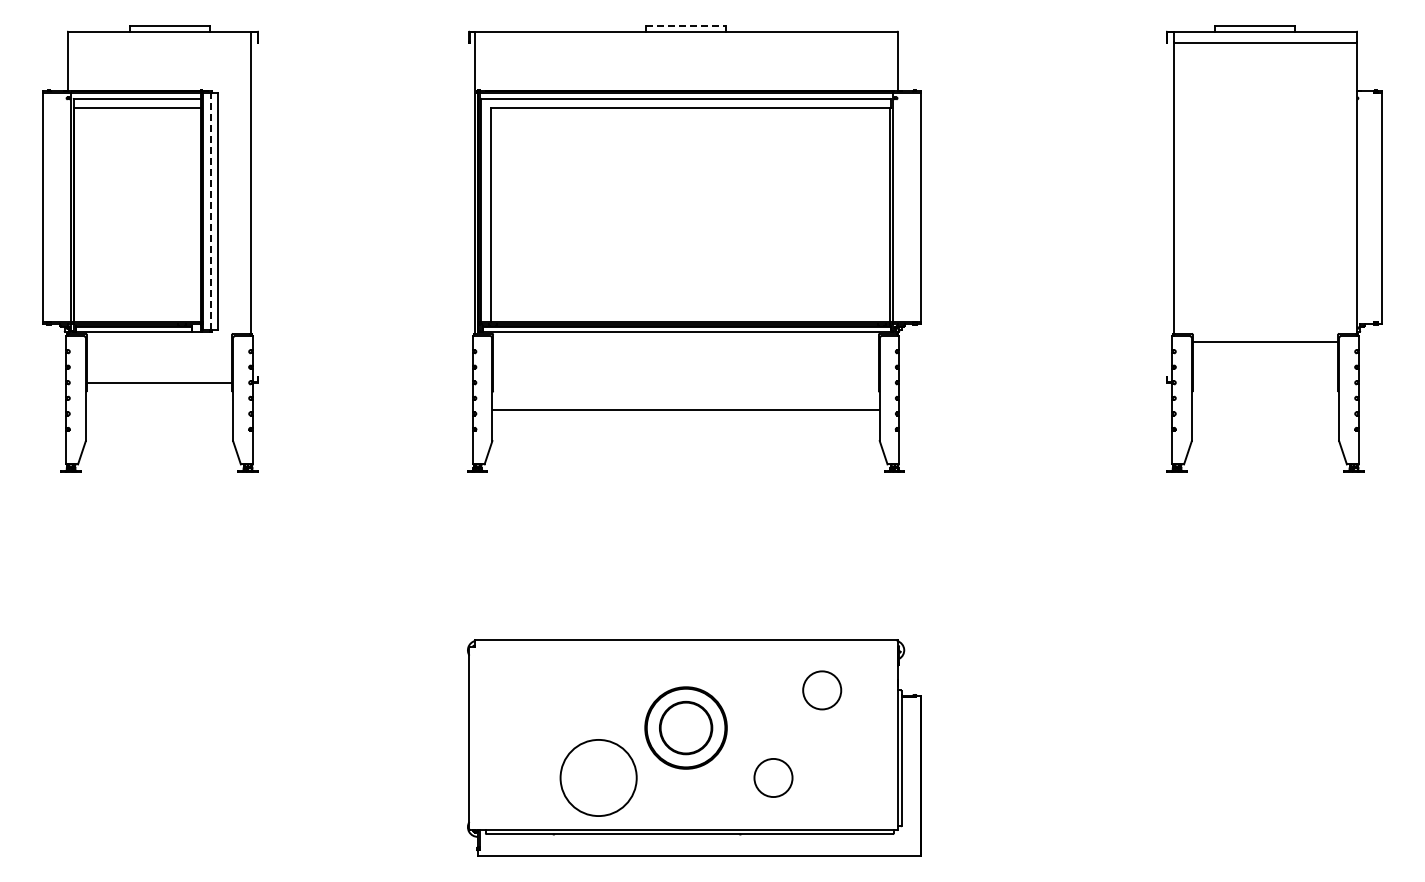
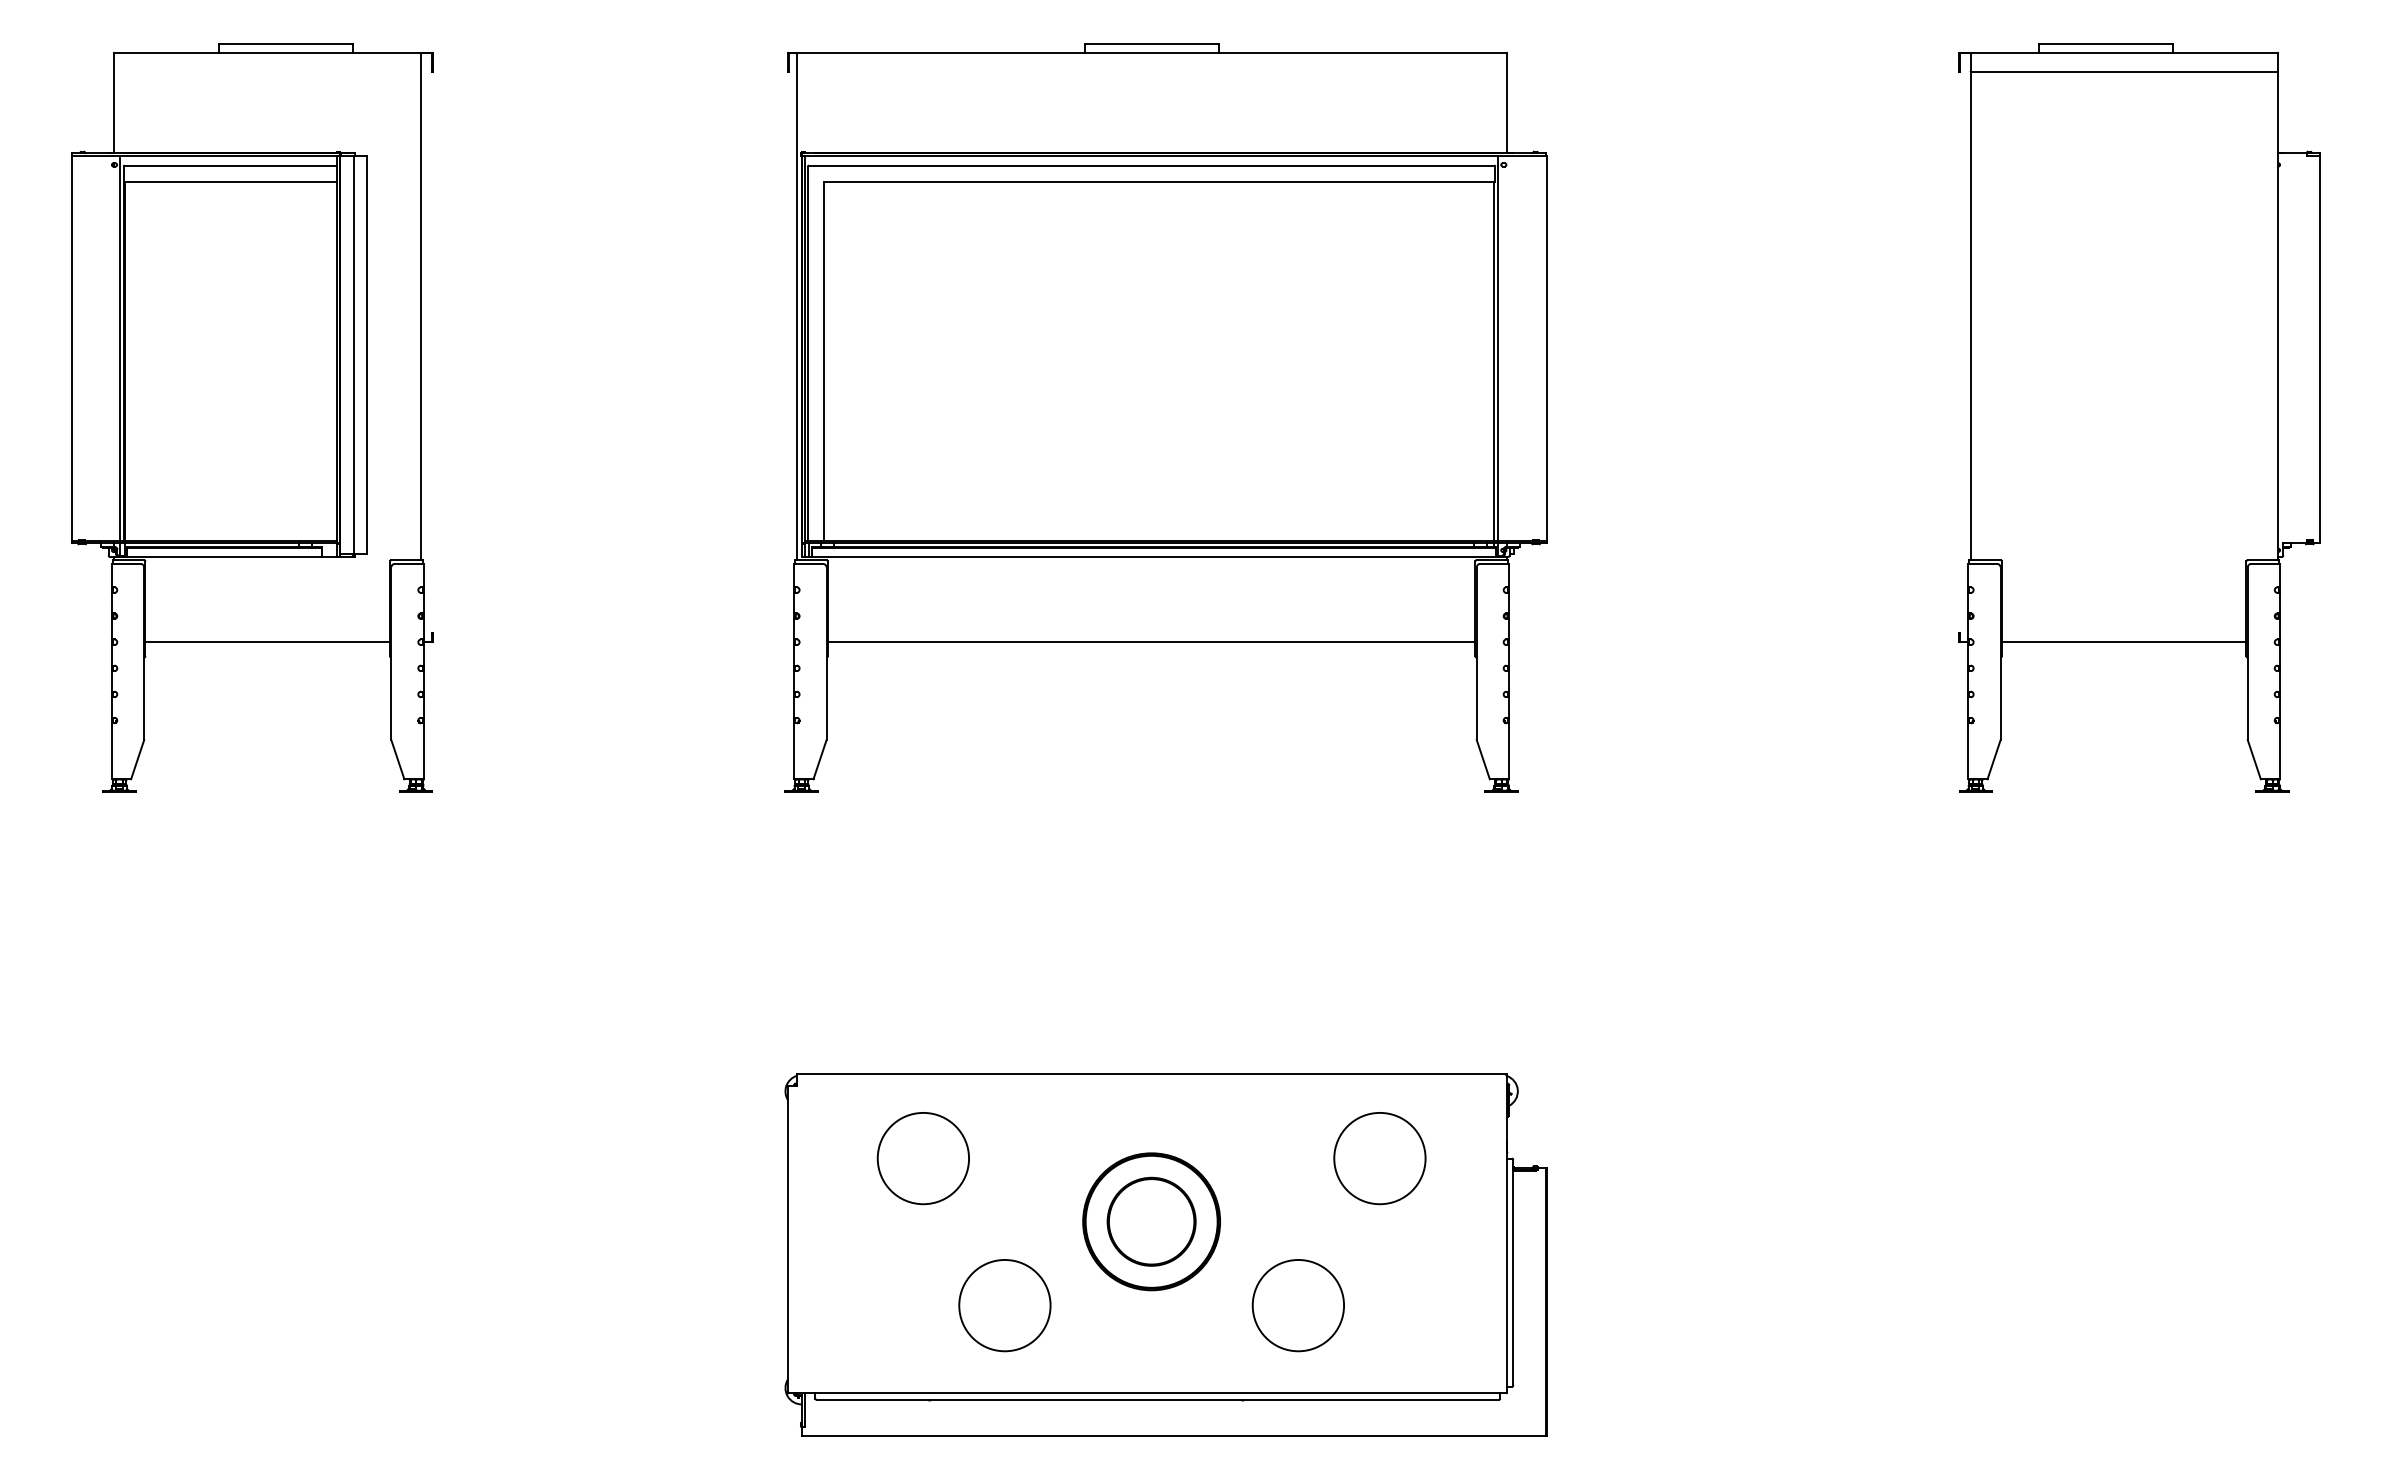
line: (686, 26) -> (1152, 44), dashed -> solid
line: (210, 211) -> (353, 354), dashed -> solid
line: (1265, 341) -> (2124, 641), moved
line: (686, 409) -> (1152, 641), moved
circle: (550, 690) -> (924, 1158), added
circle: (822, 690) -> (1380, 1158), size x1.43
circle: (598, 777) -> (1004, 1304), size x0.71
circle: (773, 777) -> (1298, 1304), size x1.43

